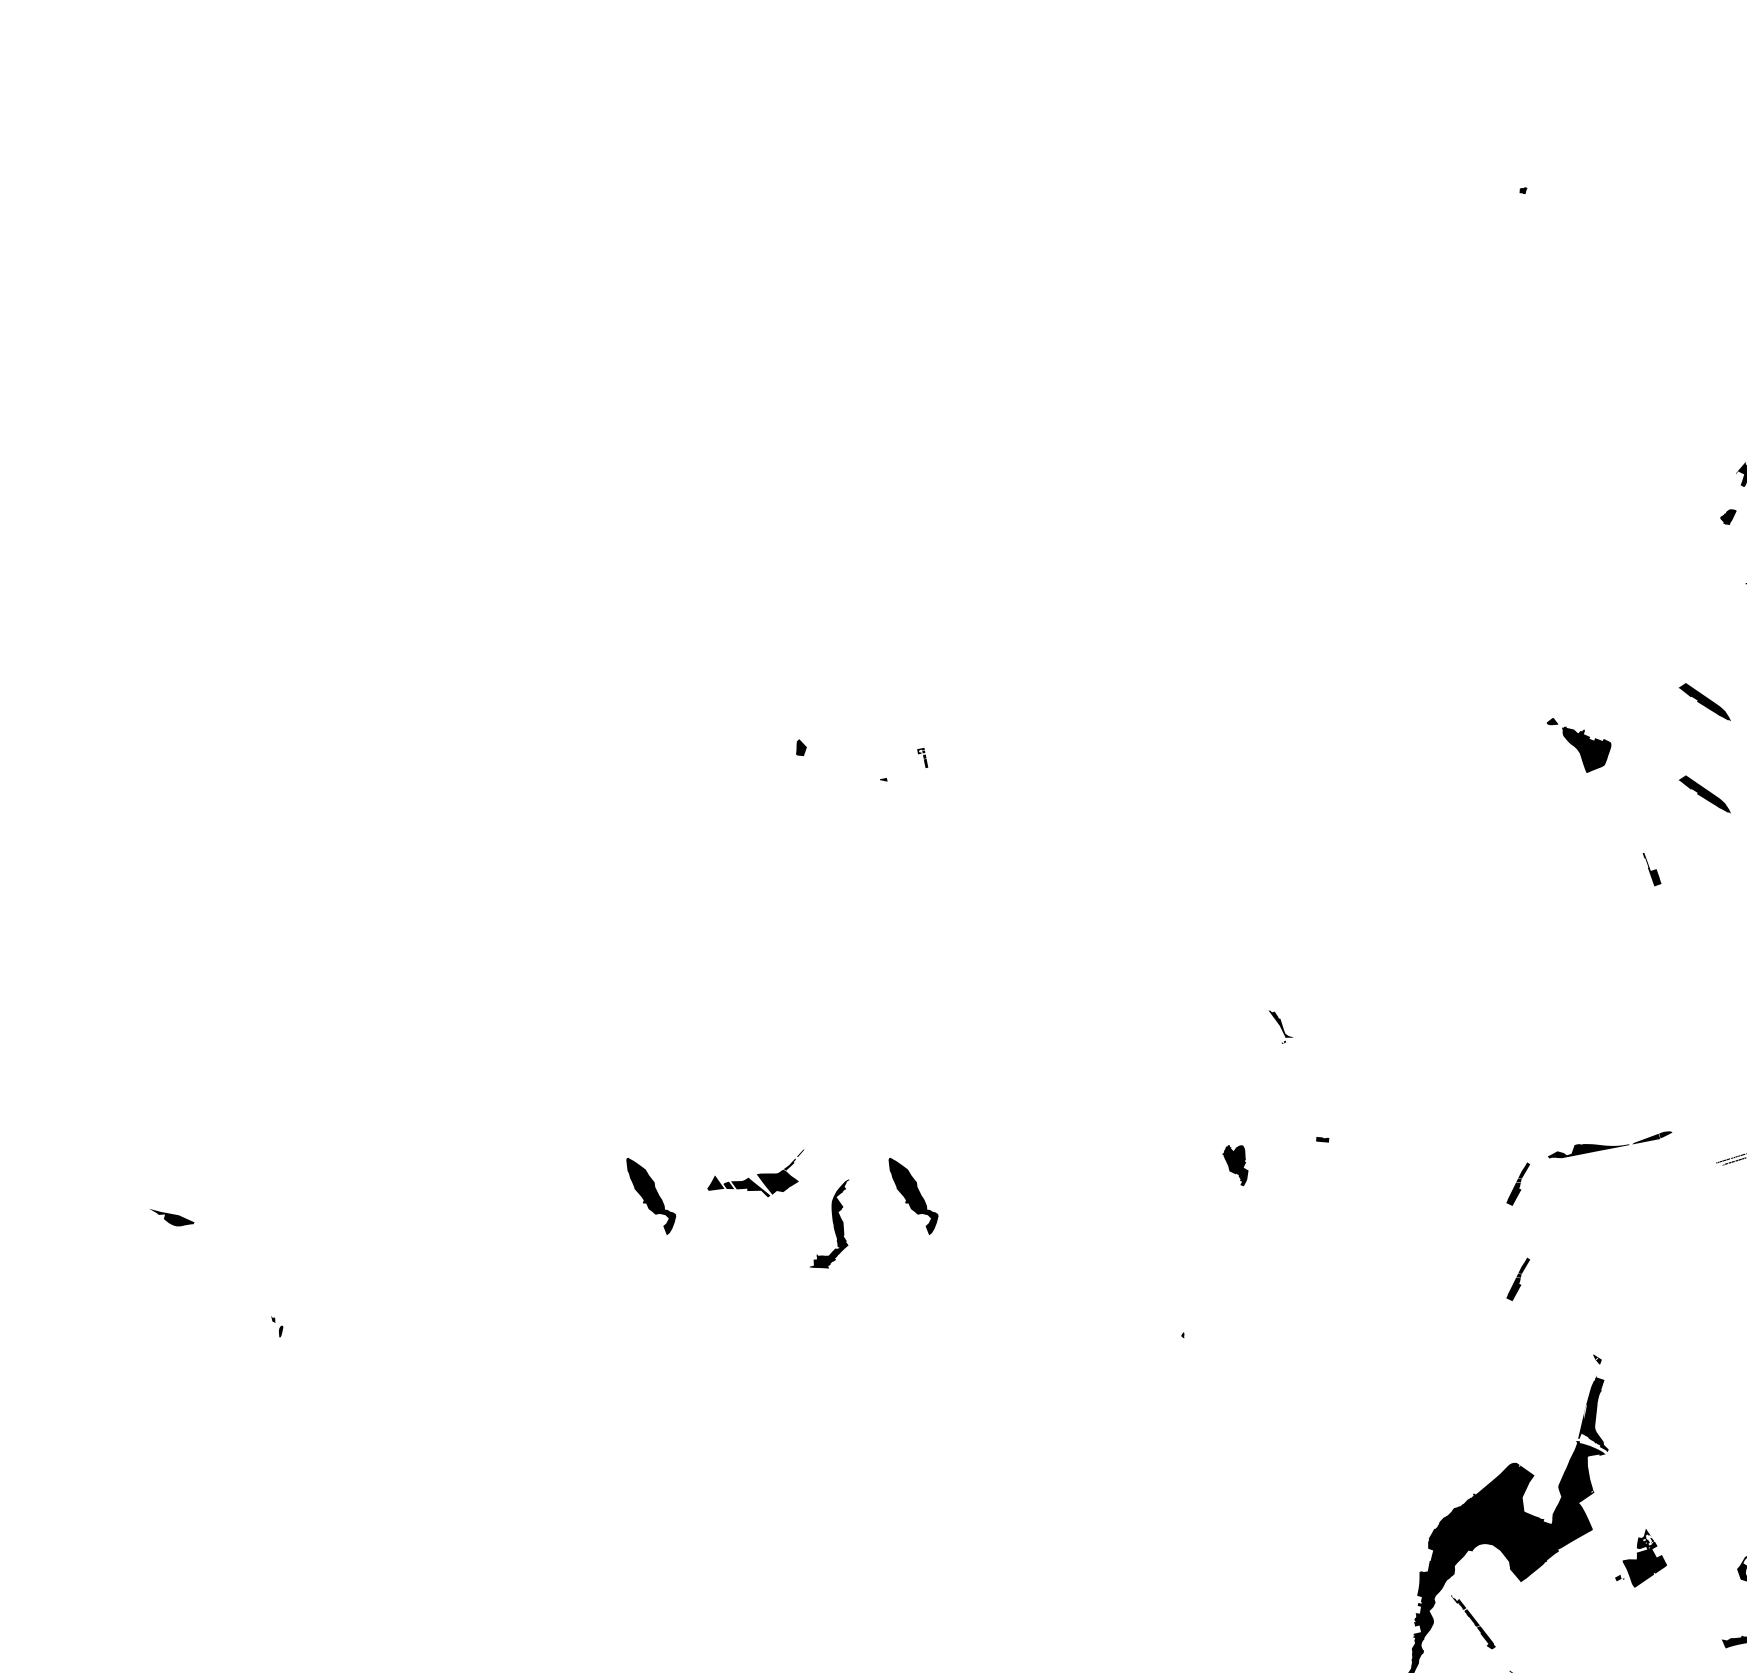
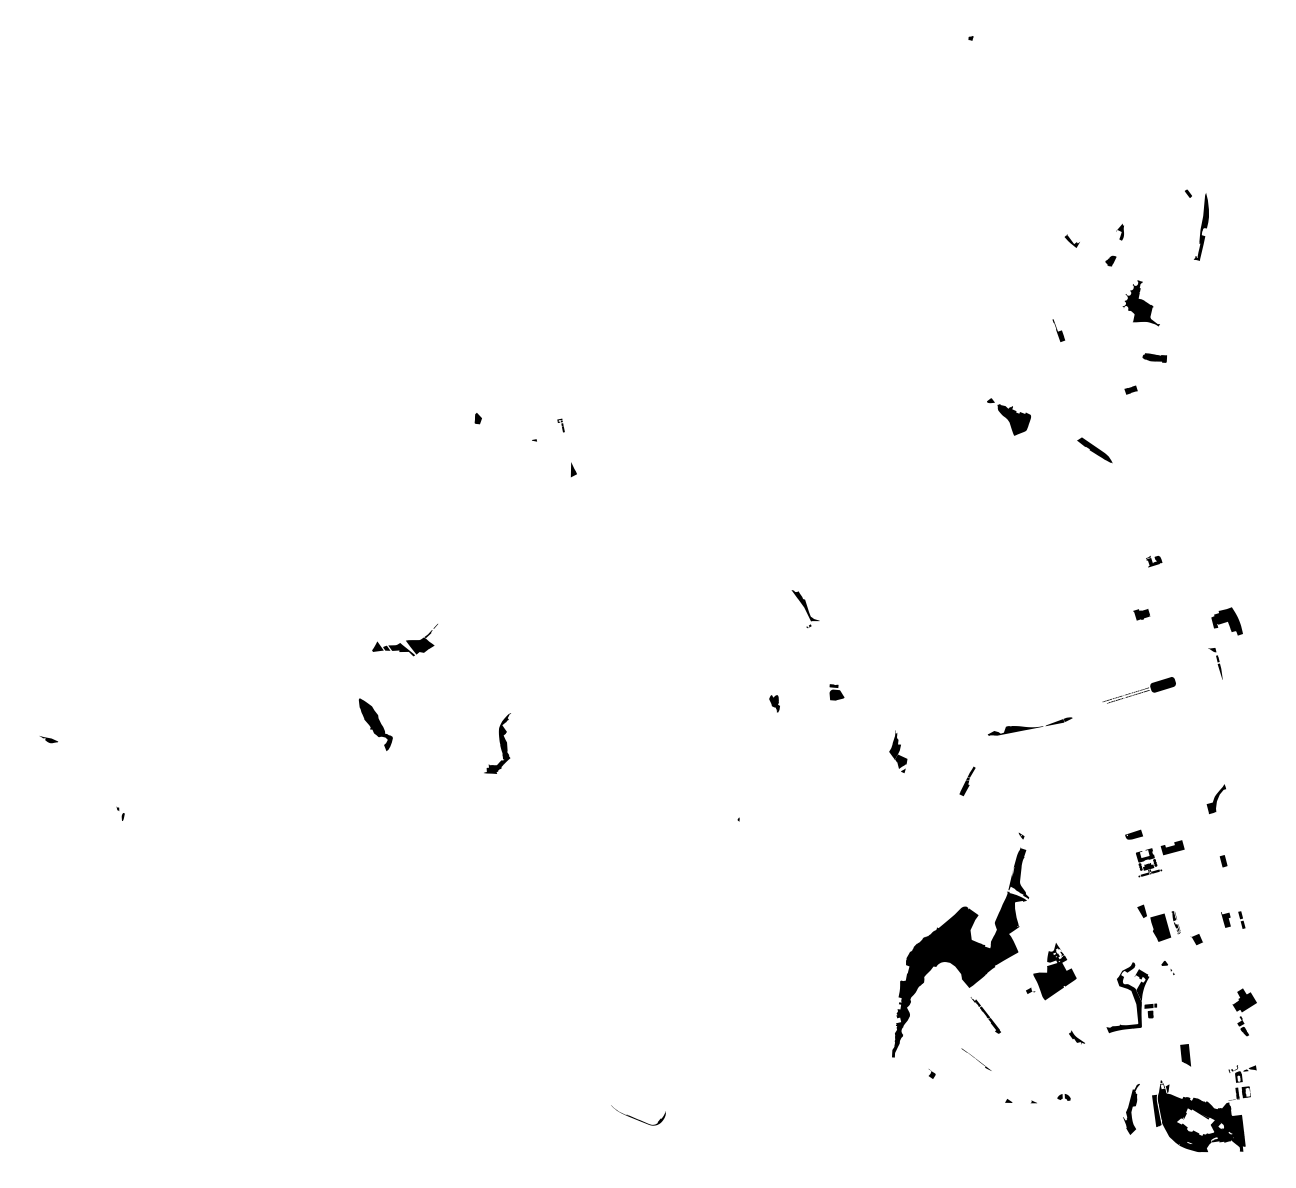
part: (1670, 486) -> (1071, 240), added
part: (1704, 702) -> (1094, 387), removed
fill: (940, 822) -> (573, 469), added
part: (1651, 869) -> (1058, 330), moved
part: (1280, 1027) -> (805, 609), size x1.67
part: (1610, 1144) -> (1030, 726), moved
fill: (1326, 1152) -> (836, 694), added
part: (1235, 1165) -> (774, 703), size x0.62
part: (754, 1174) -> (404, 640), moved
part: (1518, 1184) -> (967, 716), removed
part: (913, 1196) -> (554, 724), removed
part: (171, 1218) -> (48, 739), size x0.62
part: (1417, 1235) -> (898, 751), added
part: (1641, 1557) -> (1051, 971), size x1.43
part: (1472, 1622) -> (985, 1015), moved
fill: (1677, 1654) -> (1076, 1037), added

